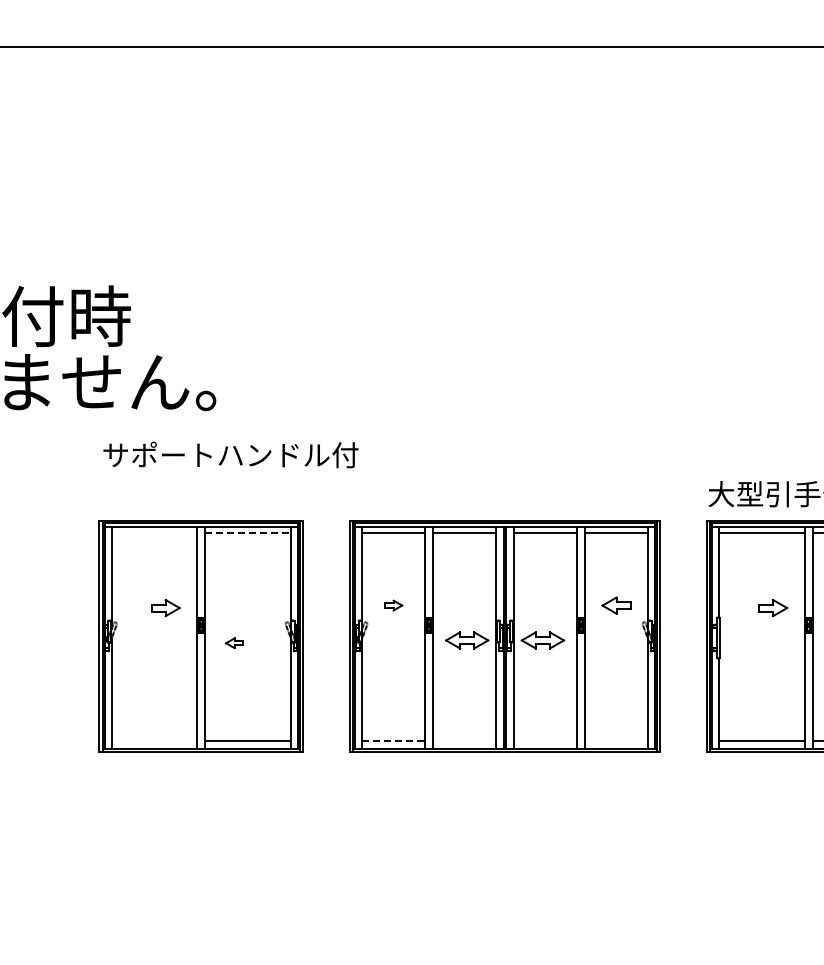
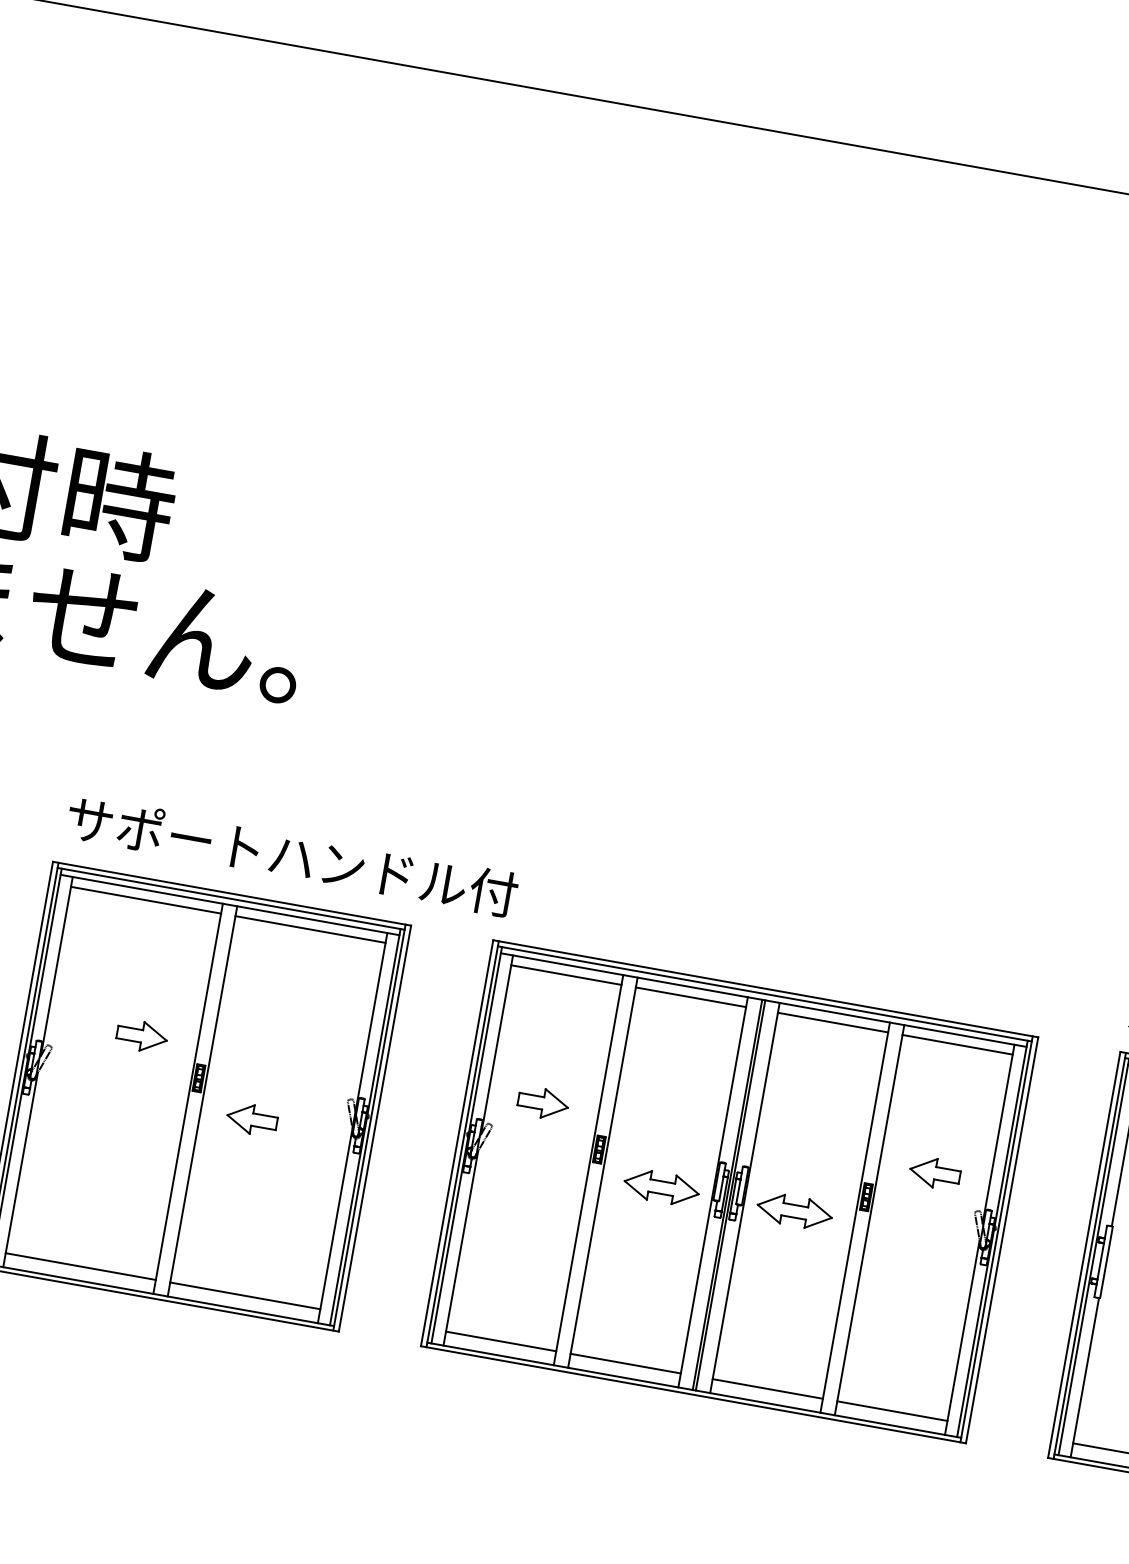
text: (230, 454) -> (291, 855), moved
line: (154, 532) -> (146, 900), added
line: (248, 532) -> (311, 929), dashed -> solid
part: (393, 605) -> (543, 1103), size x1.67
part: (234, 643) -> (251, 1120), size x1.67
line: (154, 741) -> (80, 1267), added
line: (394, 741) -> (502, 1342), dashed -> solid
line: (464, 741) -> (625, 1364), added
line: (545, 741) -> (767, 1389), added
line: (616, 741) -> (892, 1411), added

